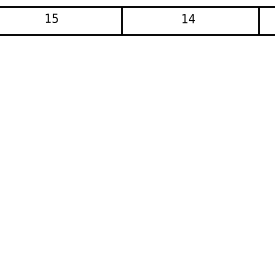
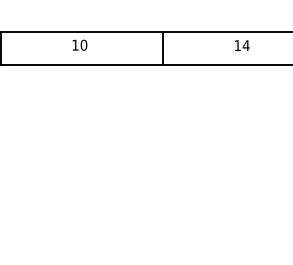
text: (55, 17) -> (84, 44), 15 -> 10

